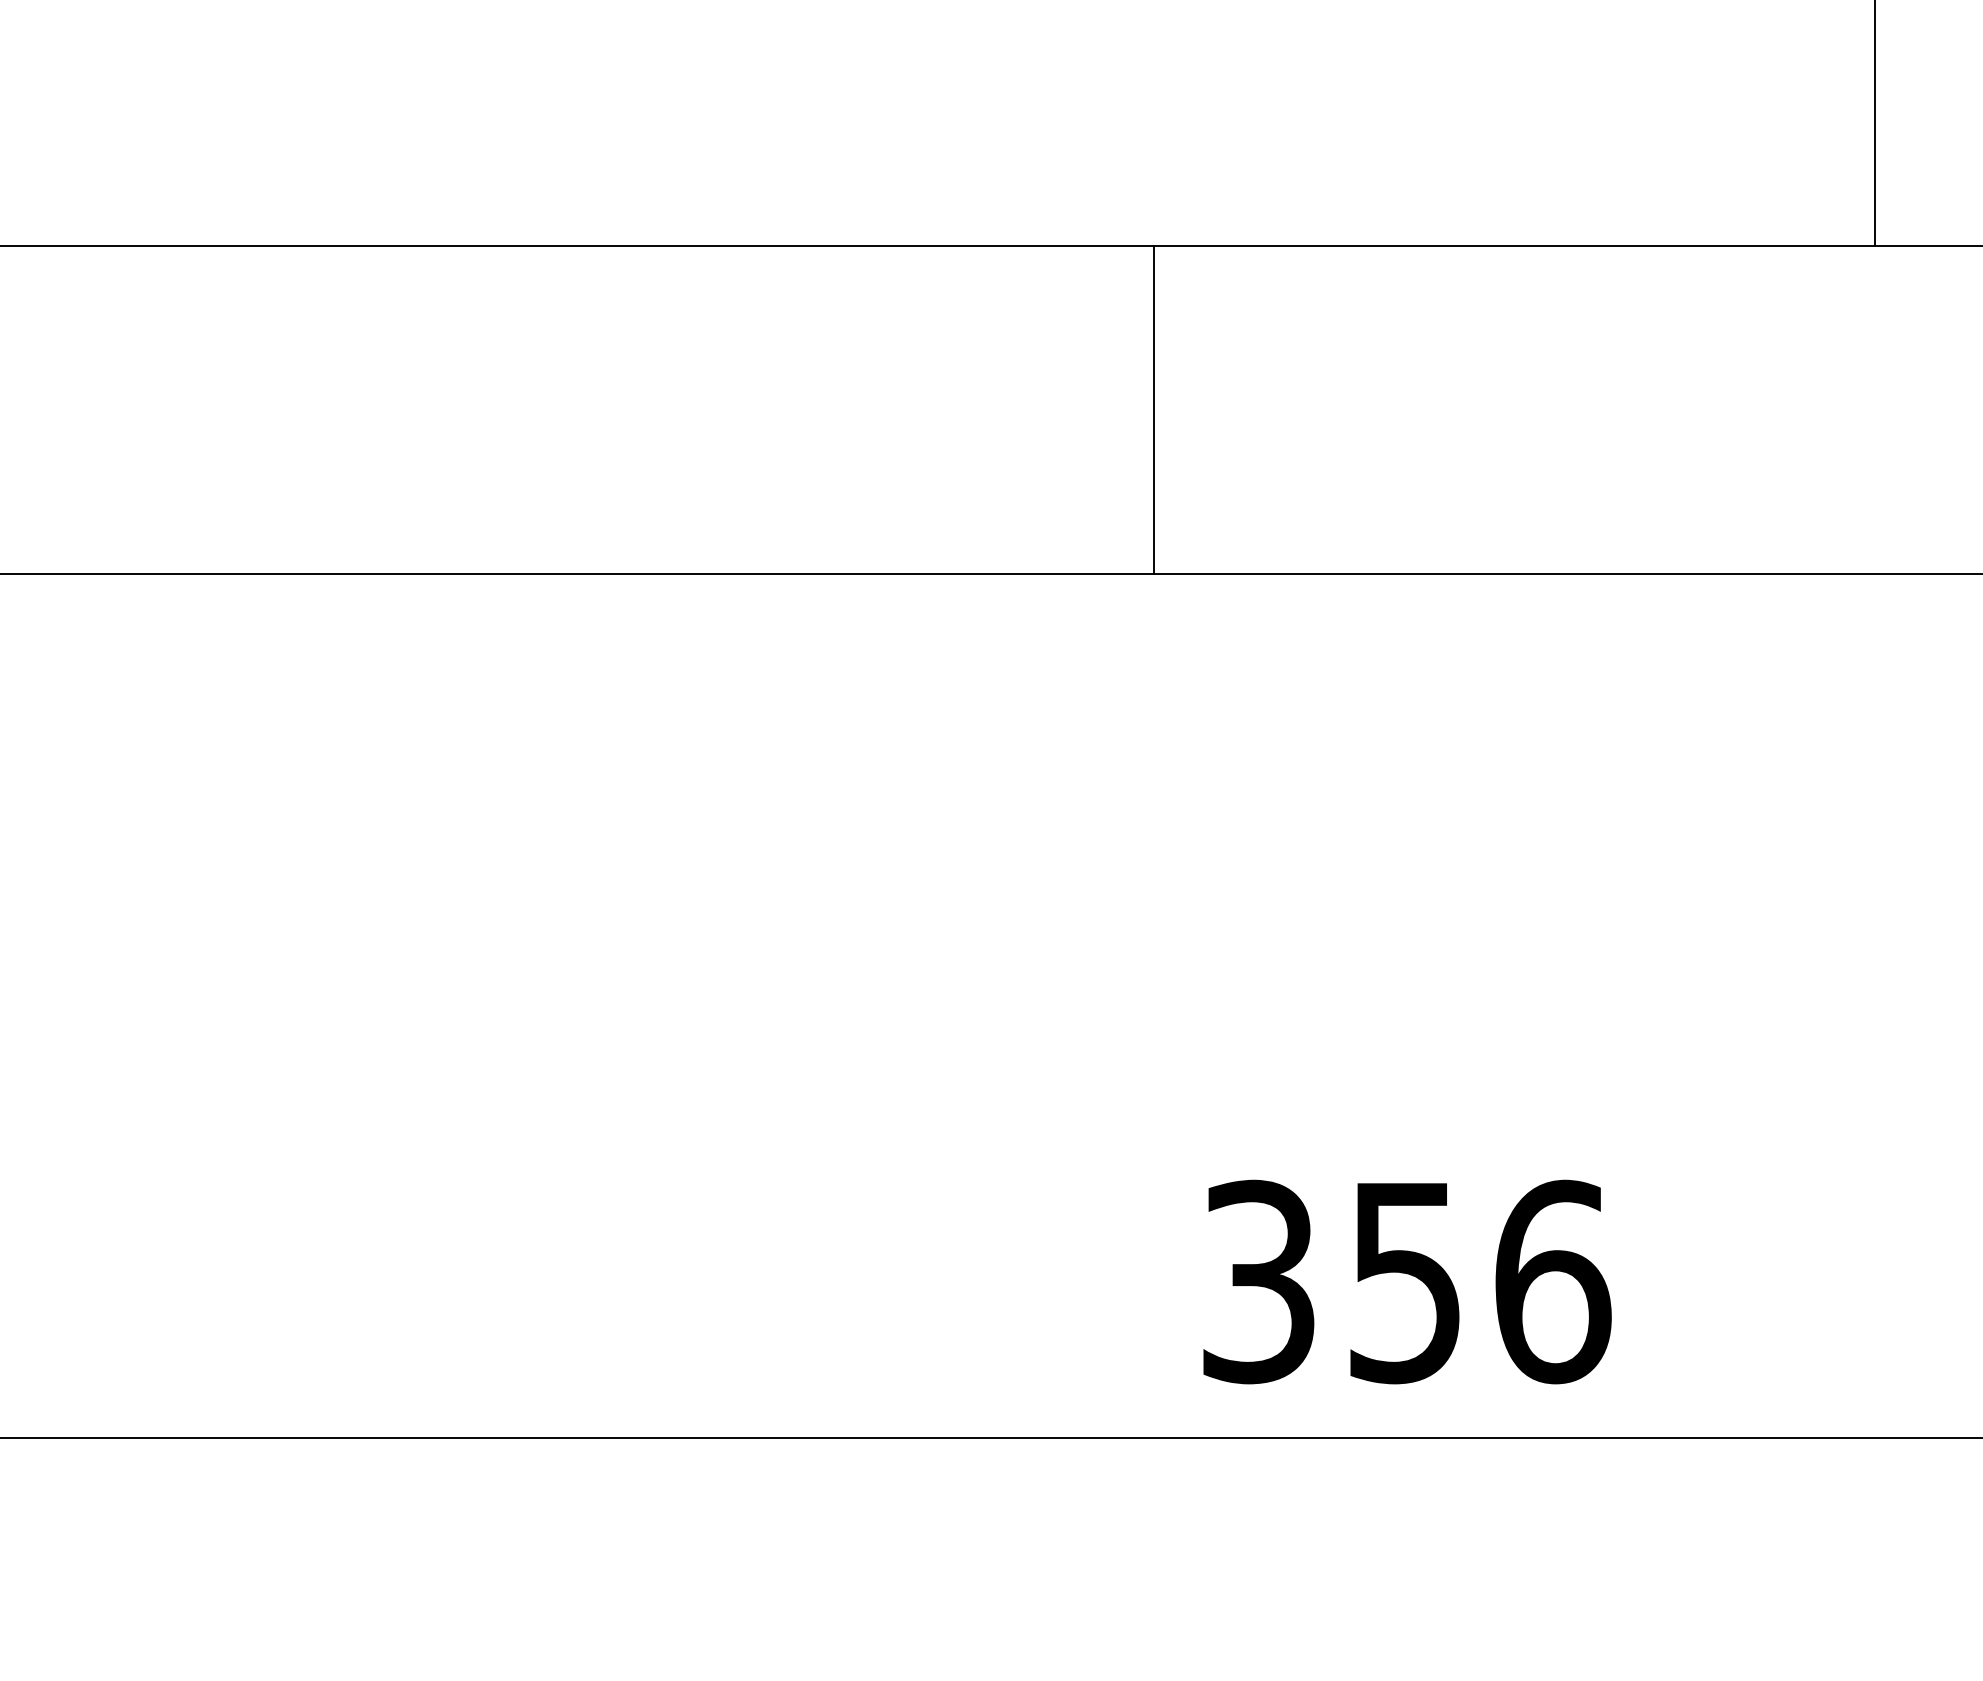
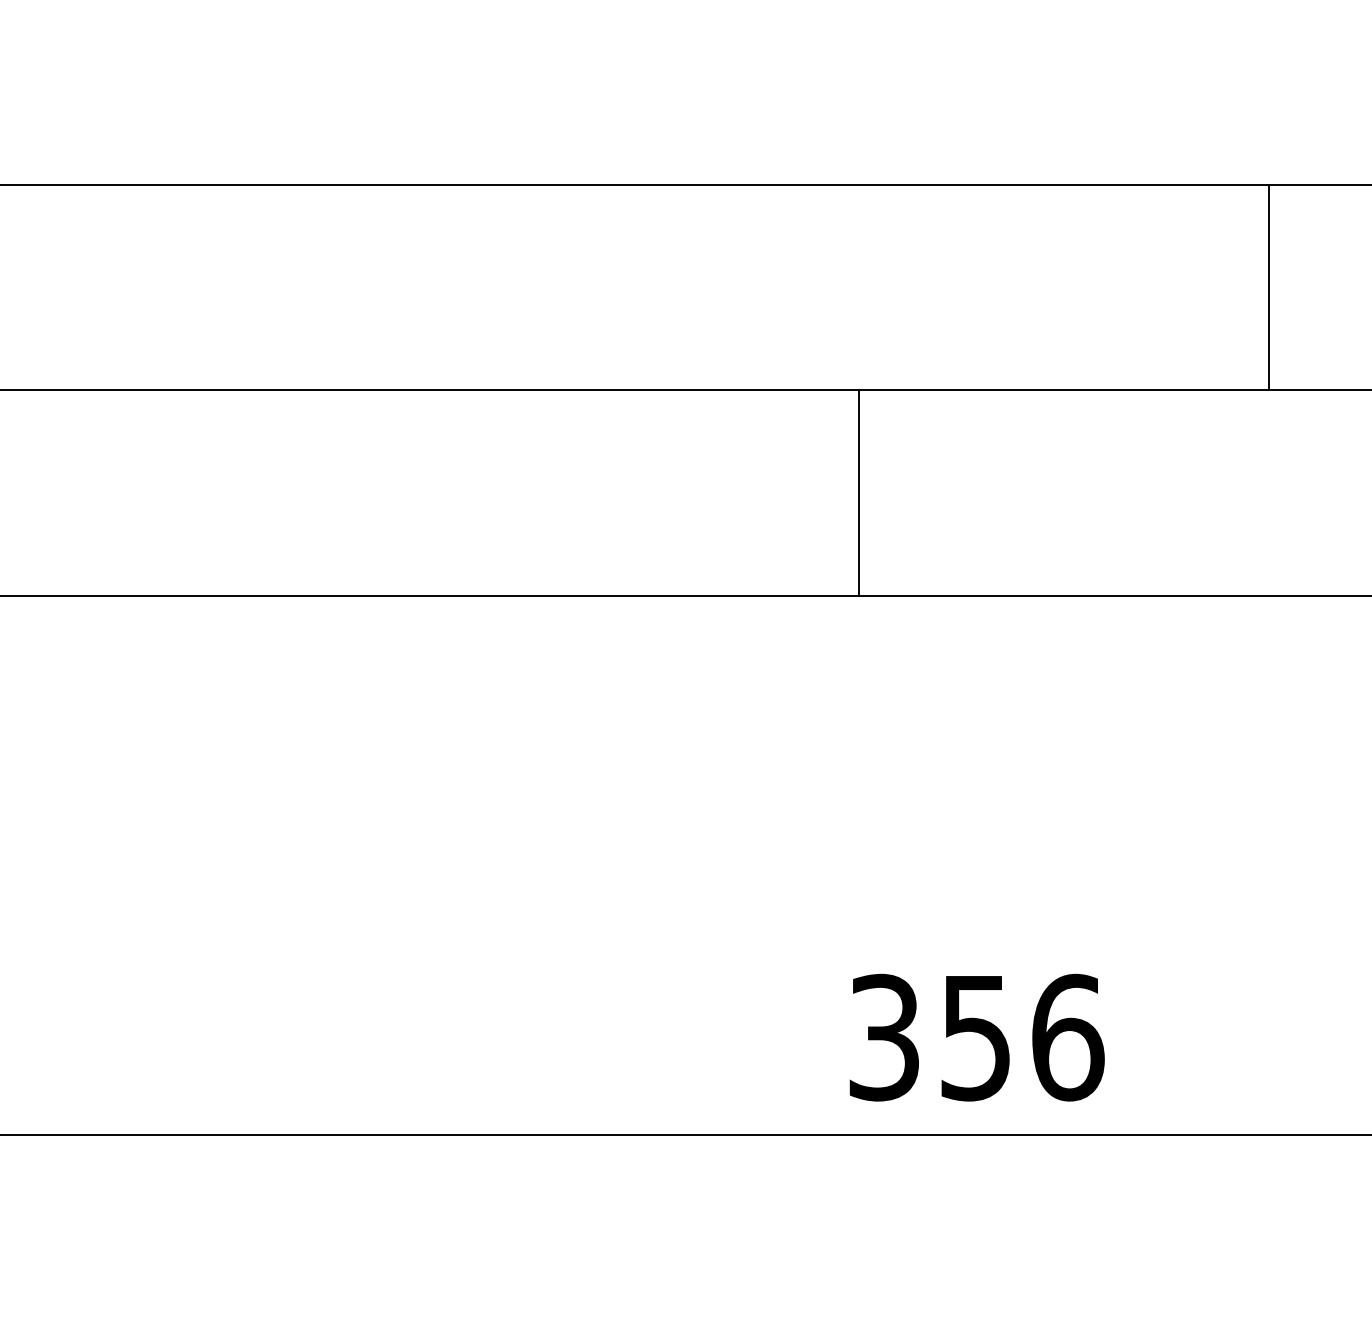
line: (1153, 409) -> (858, 492), moved

